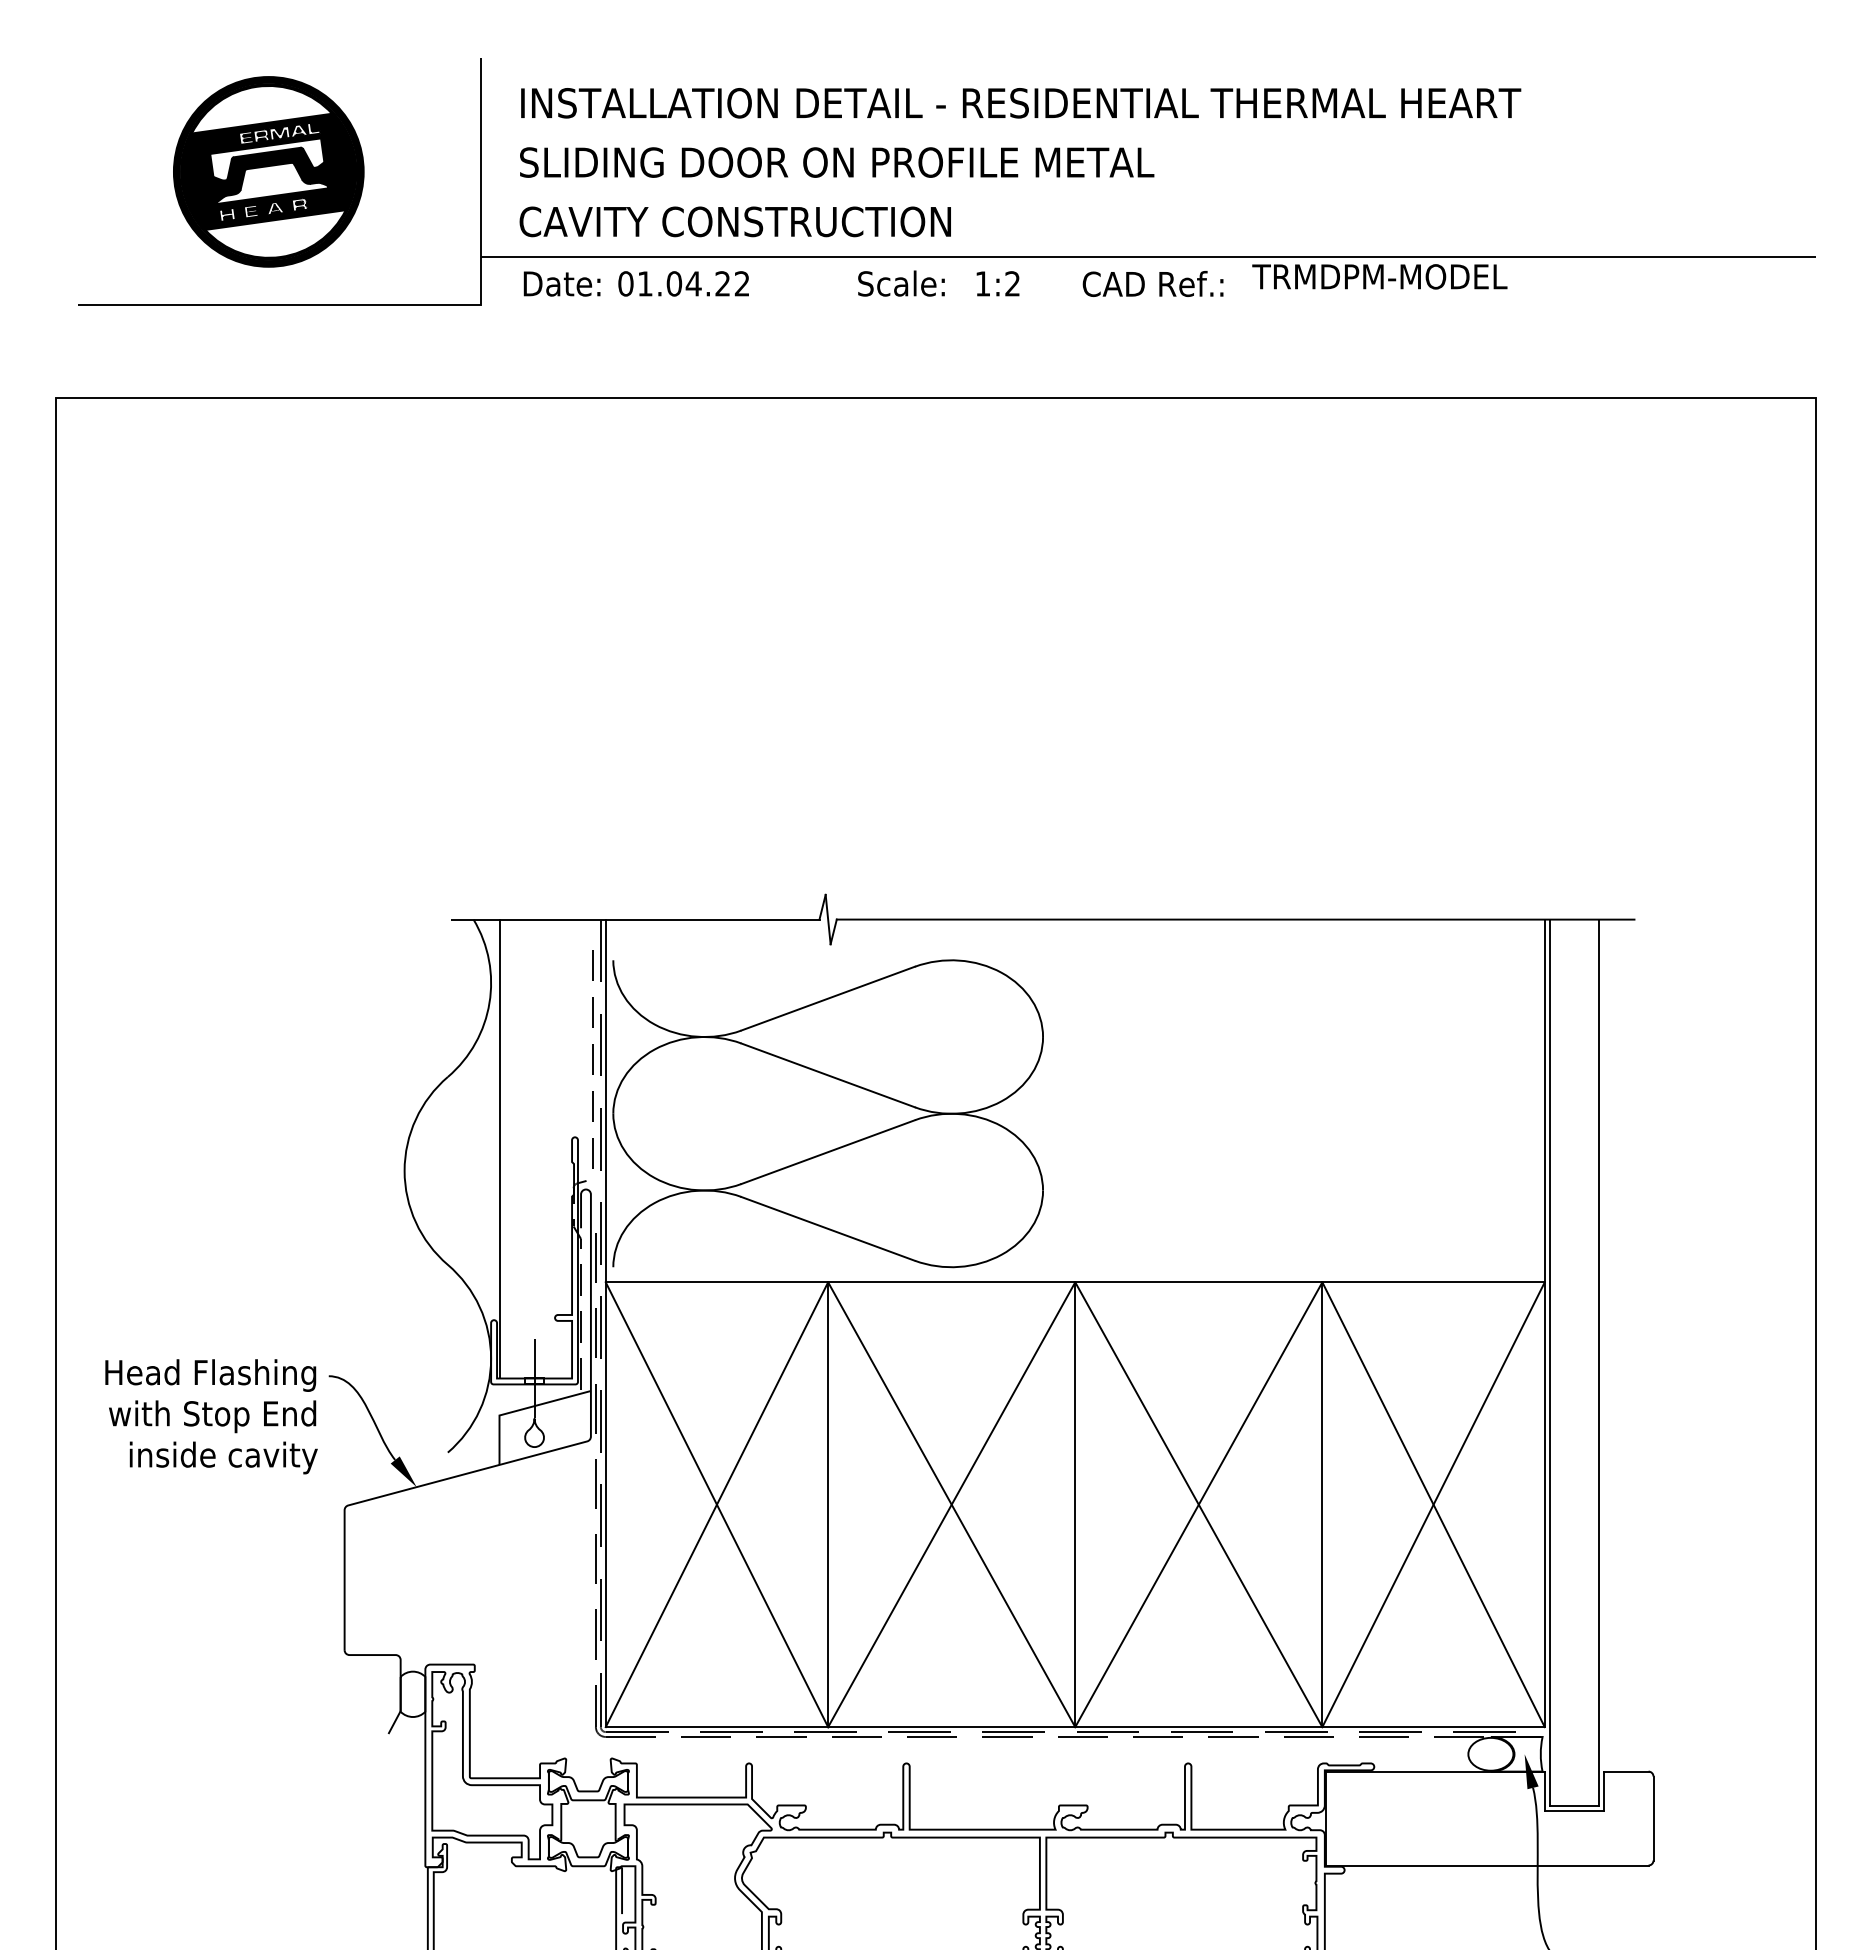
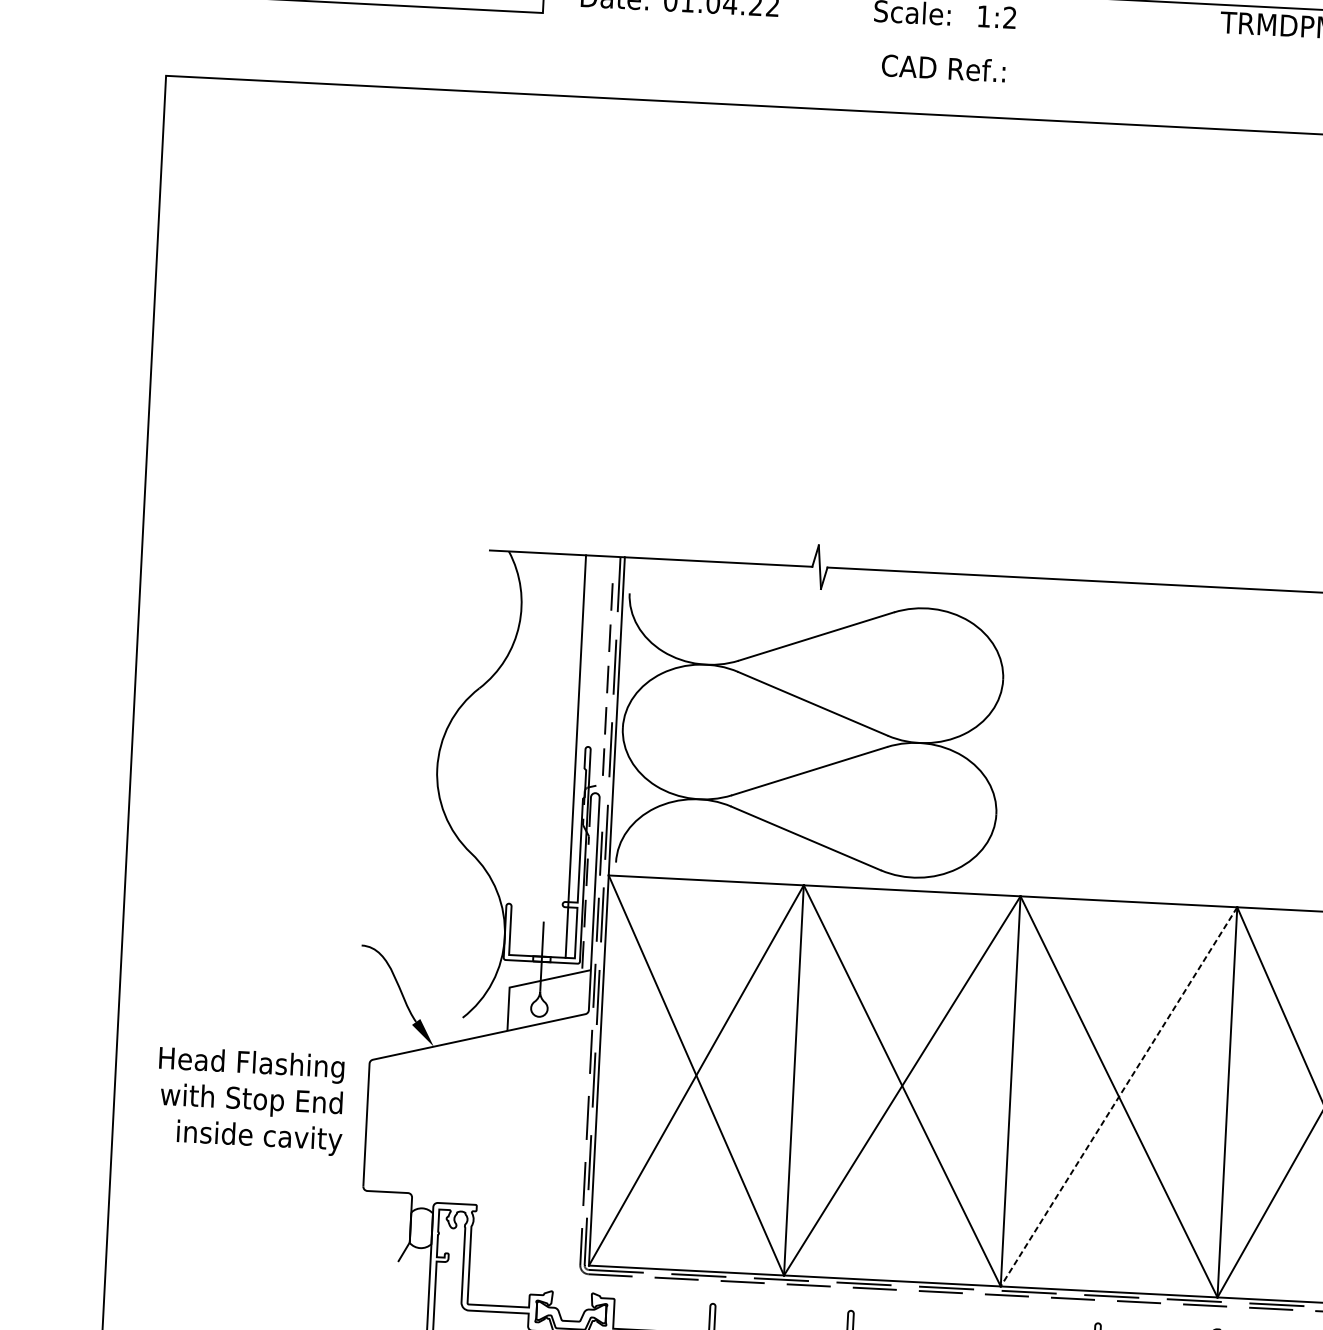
text: (1152, 283) -> (943, 67), moved
line: (499, 1148) -> (575, 756), moved
text: (211, 1416) -> (250, 1101), moved
line: (1198, 1505) -> (1118, 1097), solid -> dashed

